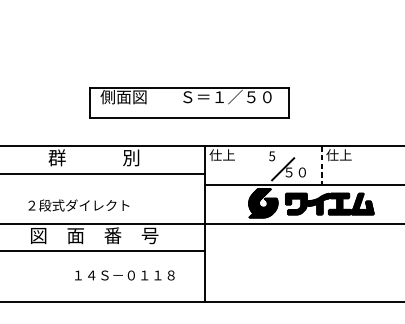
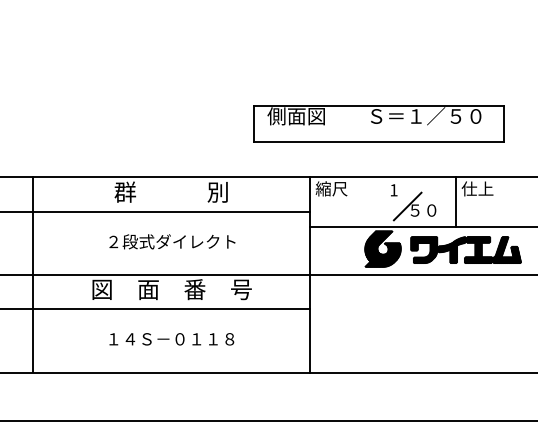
part: (189, 102) -> (378, 123), moved
text: (222, 154) -> (331, 188), 仕上 -> 縮尺
text: (271, 156) -> (393, 190), 5 -> 1
line: (322, 165) -> (456, 201), dashed -> solid
text: (78, 205) -> (172, 241), moved
text: (124, 275) -> (171, 339), moved

